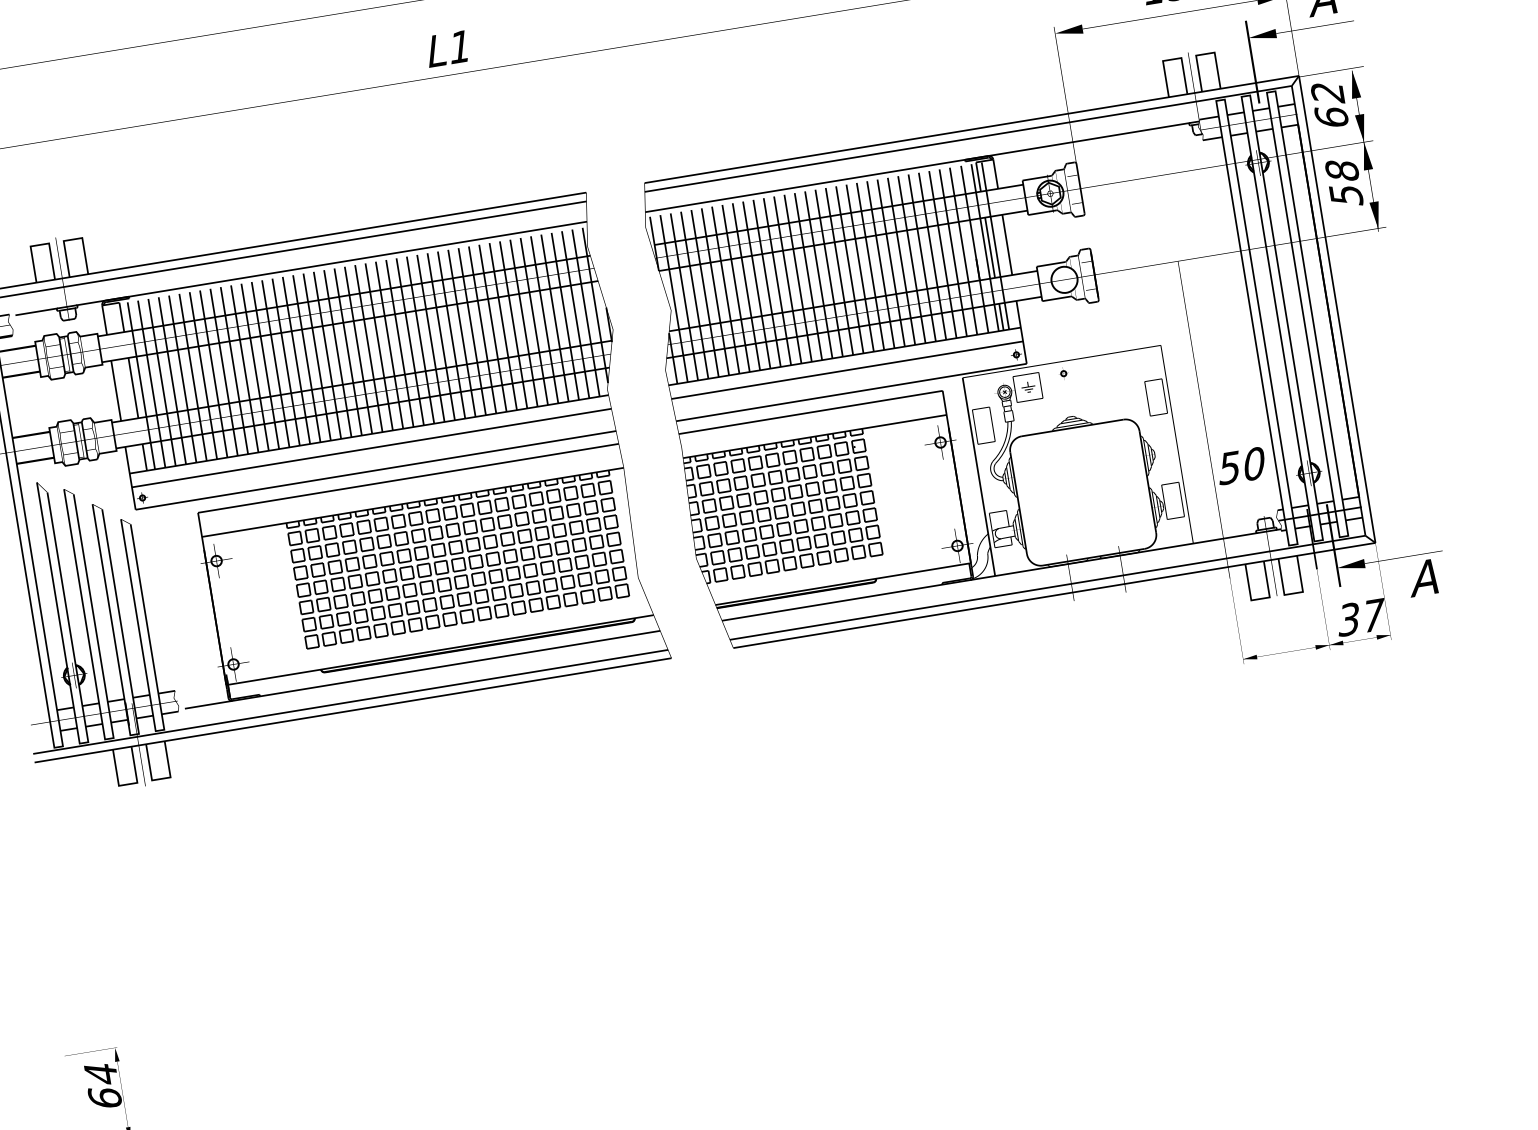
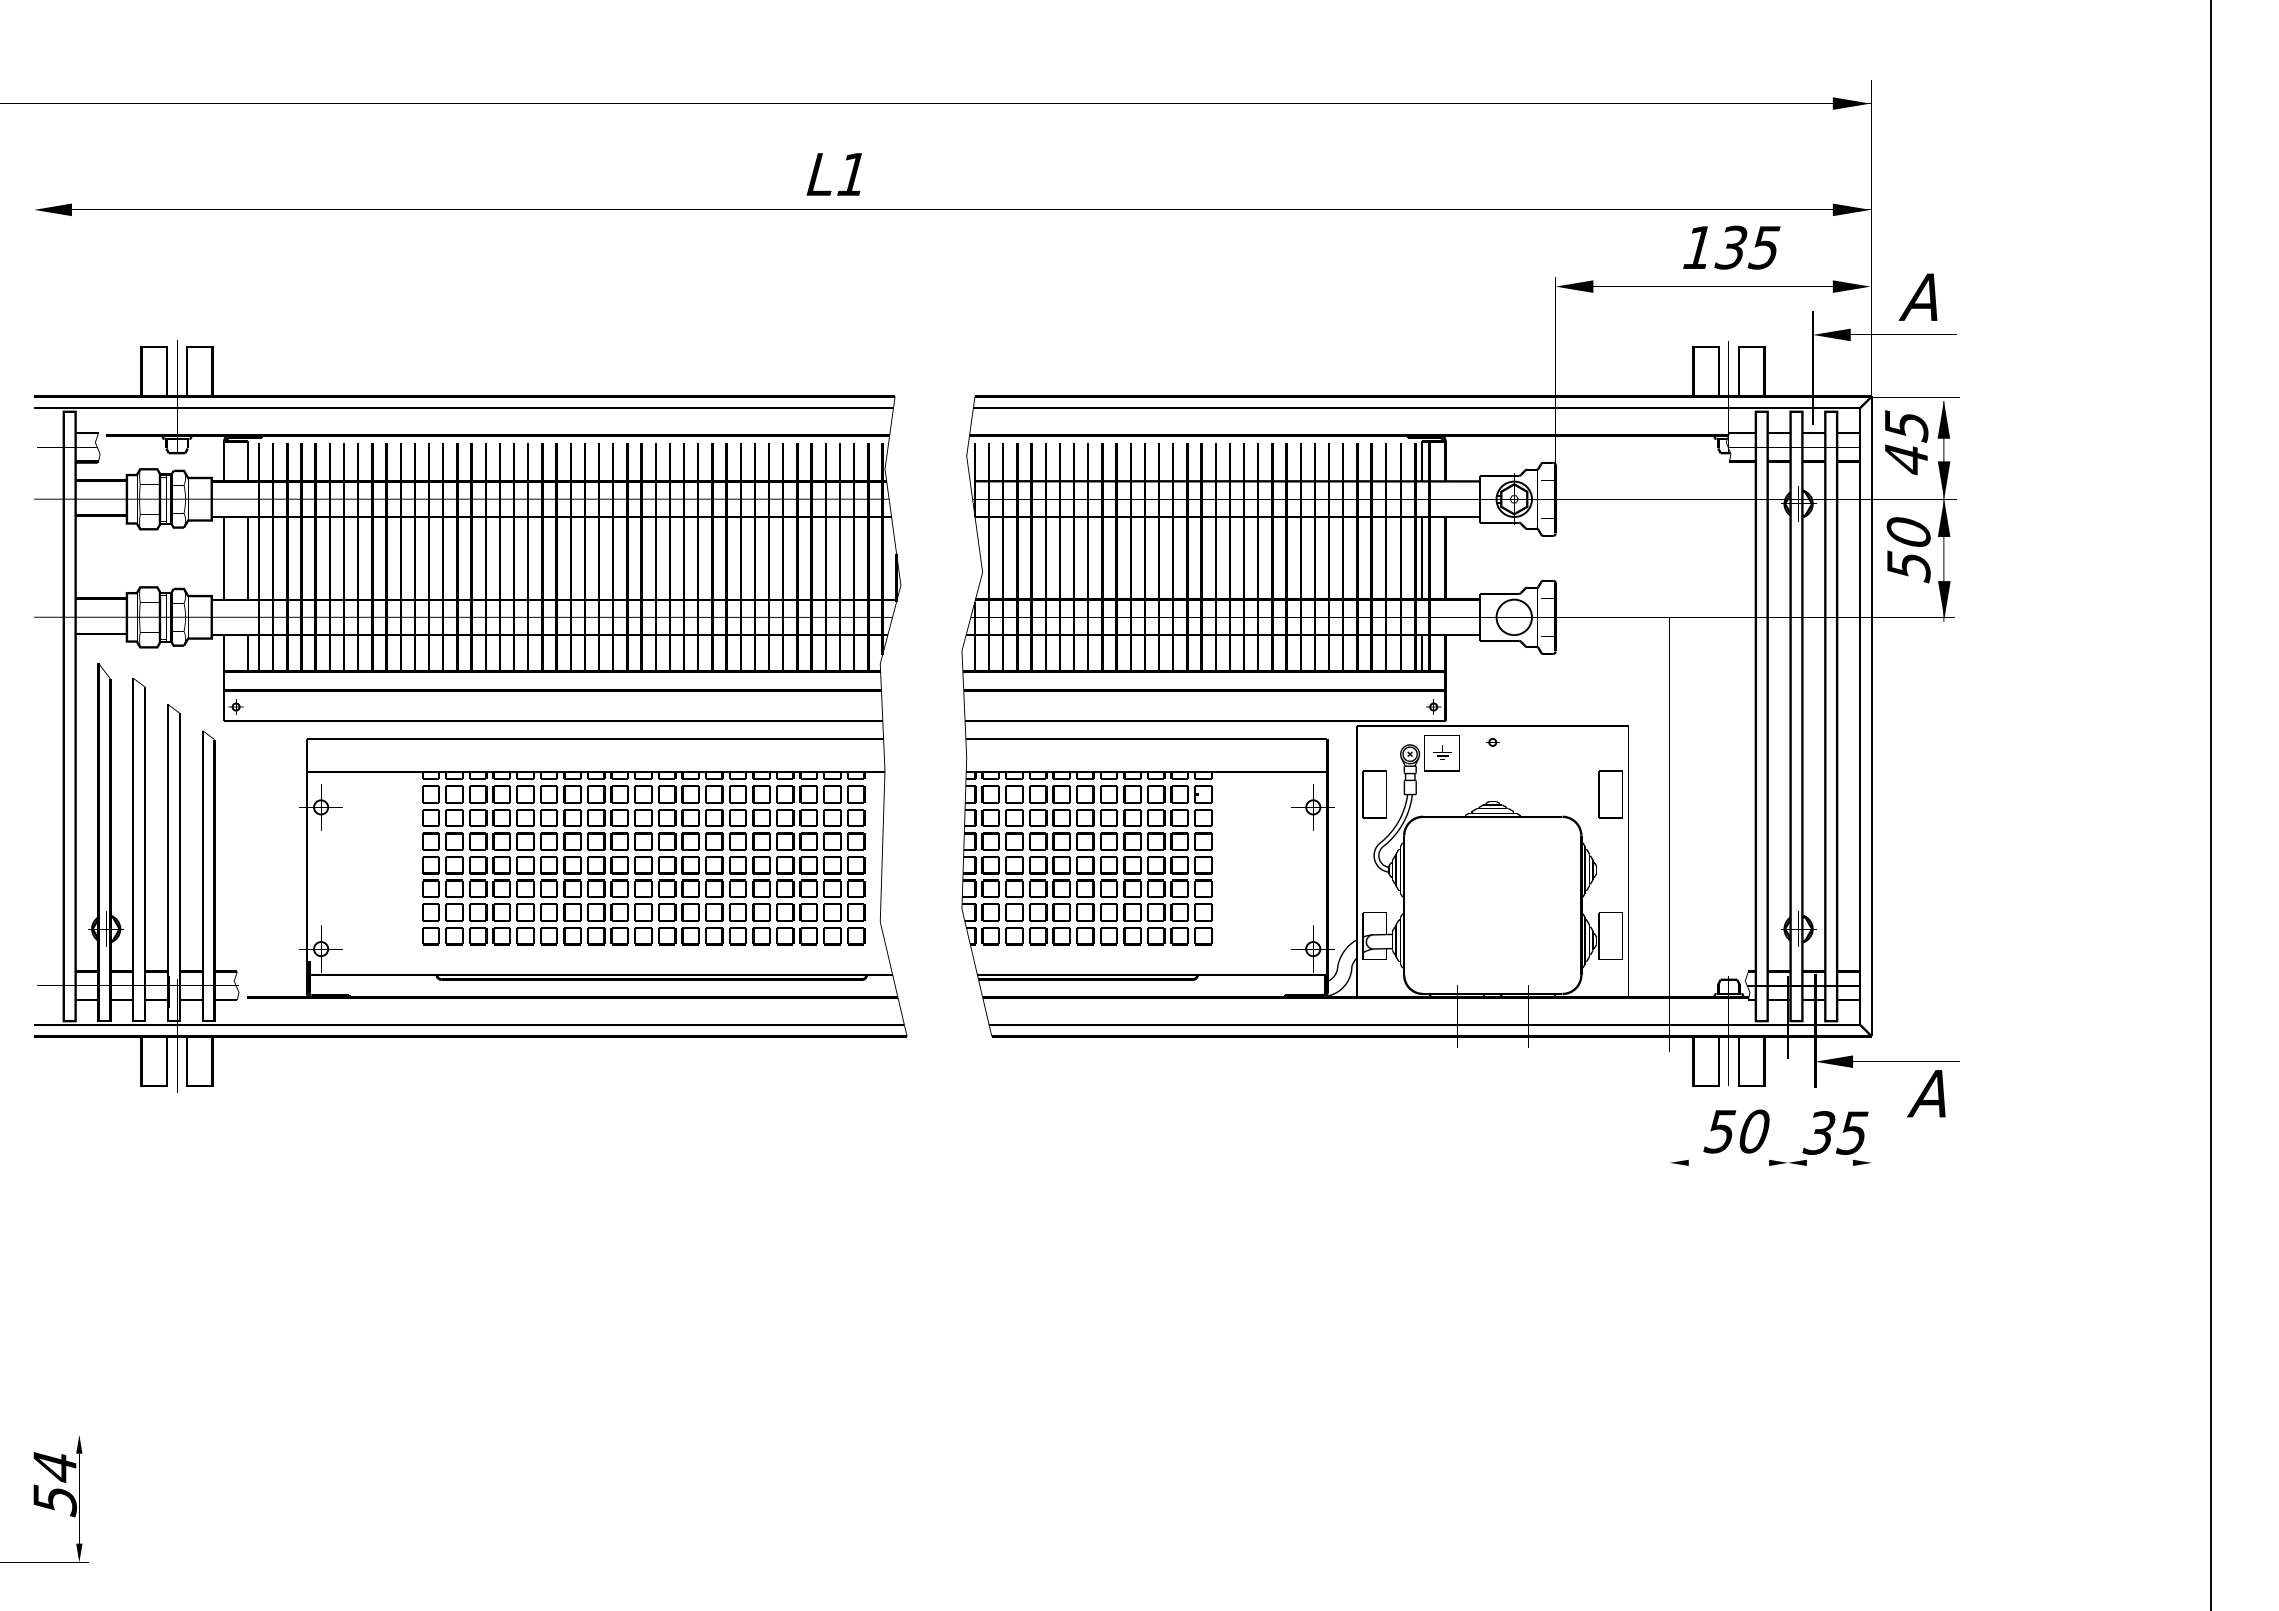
text: (446, 49) -> (833, 174), moved
text: (1329, 105) -> (1906, 442), 62 -> 45
text: (1342, 170) -> (1908, 532), 58 -> 50
text: (1241, 466) -> (1736, 1131), moved
text: (1373, 615) -> (1853, 1132), 37 -> 35
text: (104, 1098) -> (54, 1500), 64 -> 54

